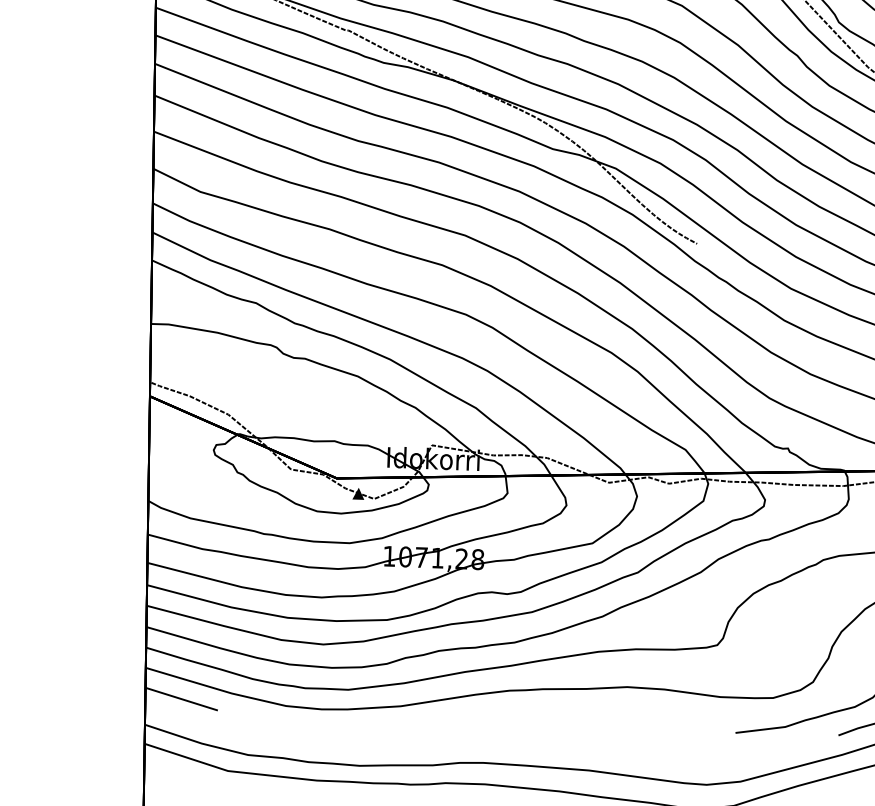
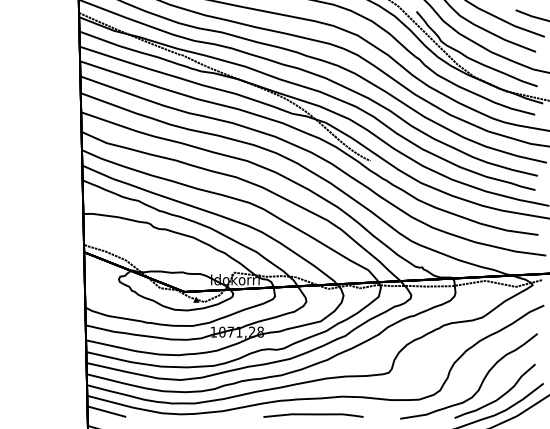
curve: (571, 720) -> (313, 415), added

